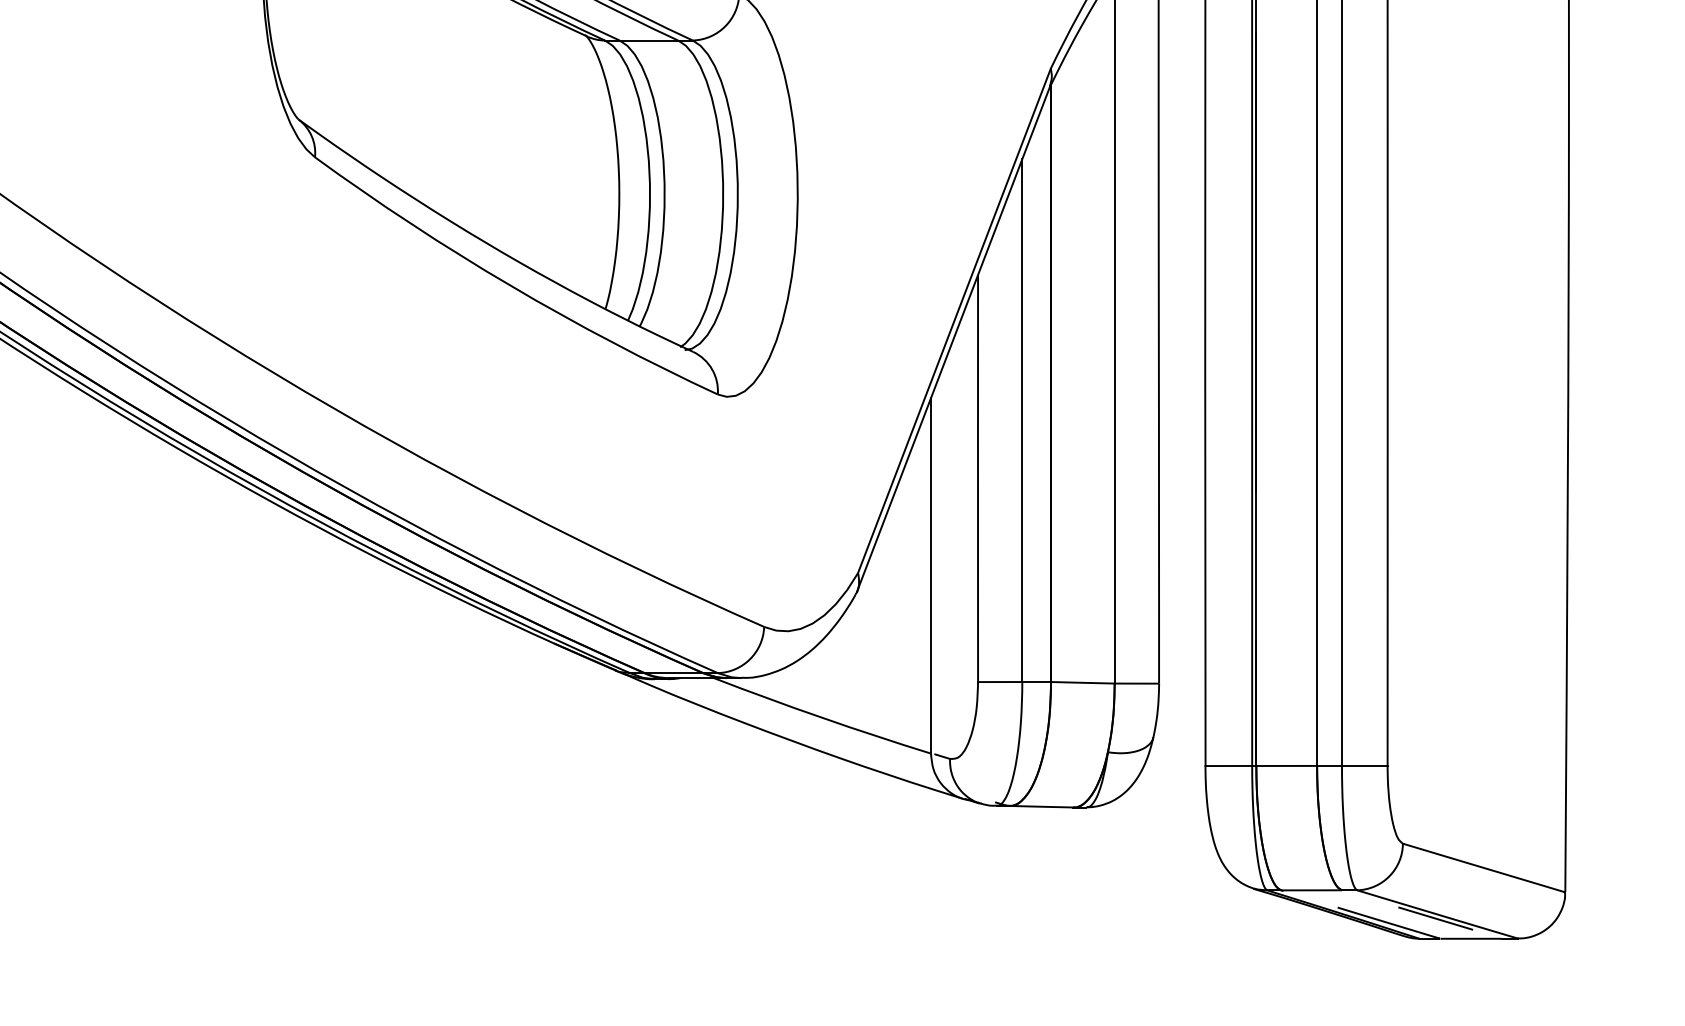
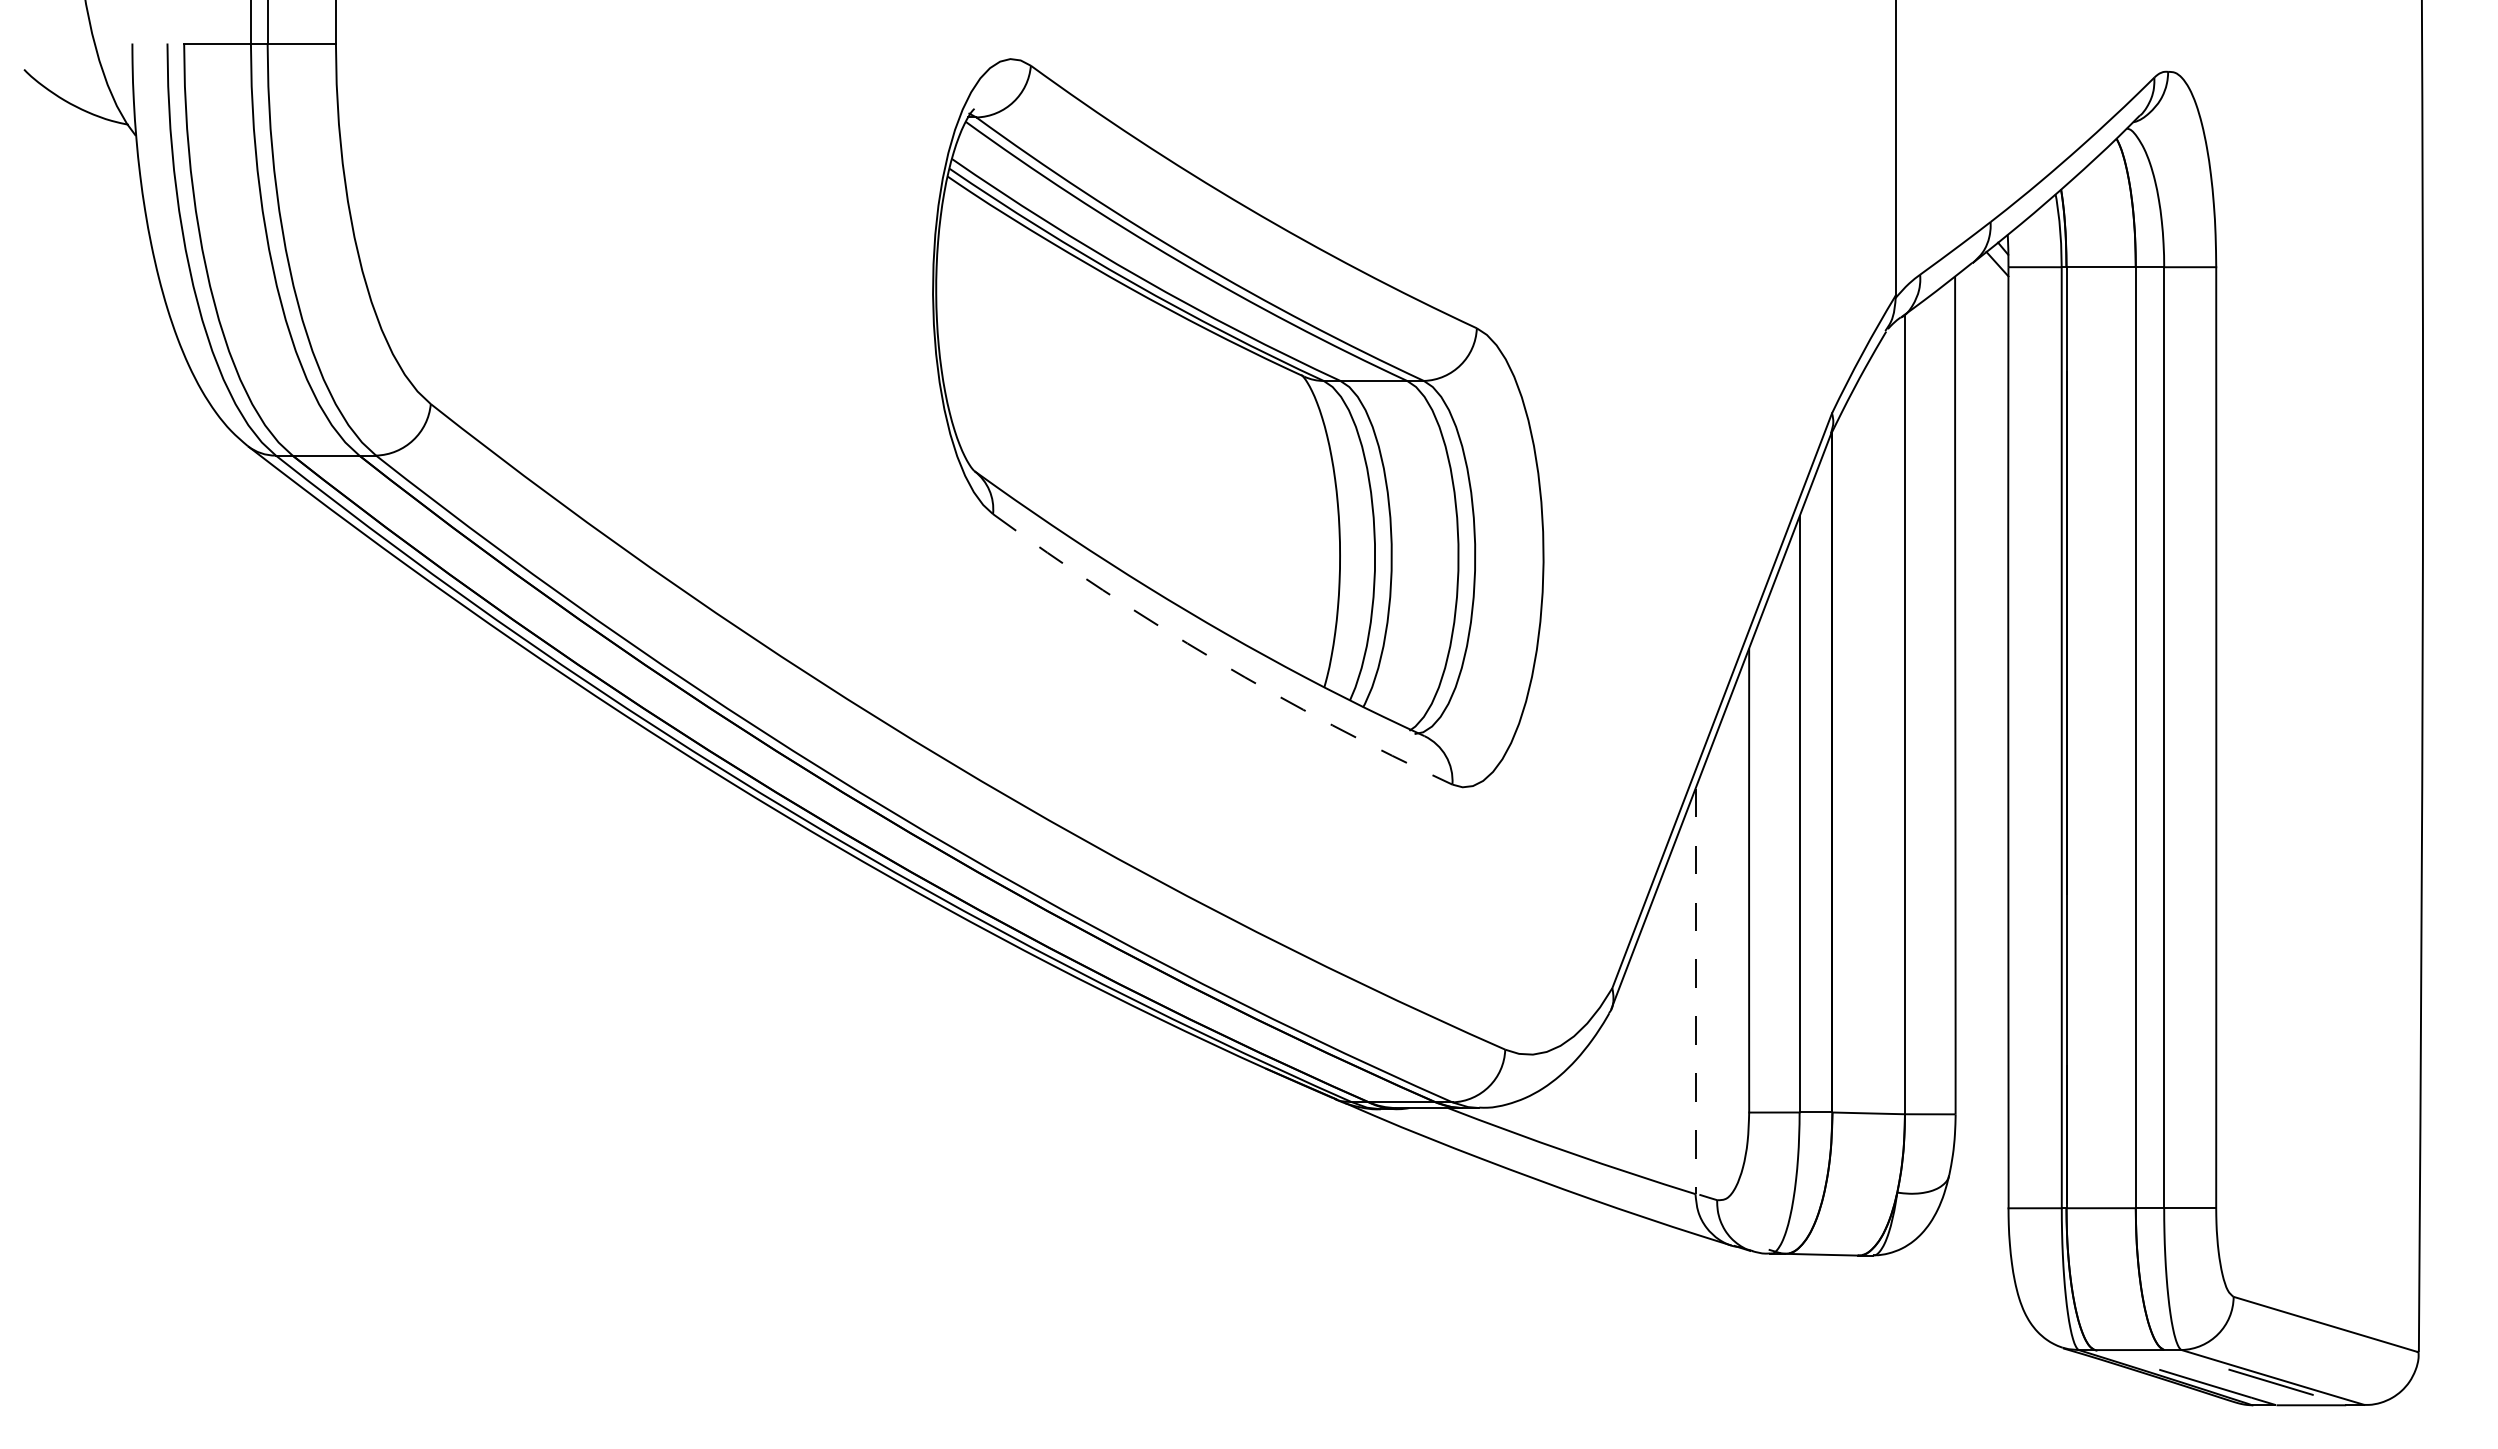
arc: (510, 285) -> (1216, 660), solid -> dashed
line: (930, 575) -> (1695, 991), solid -> dashed

